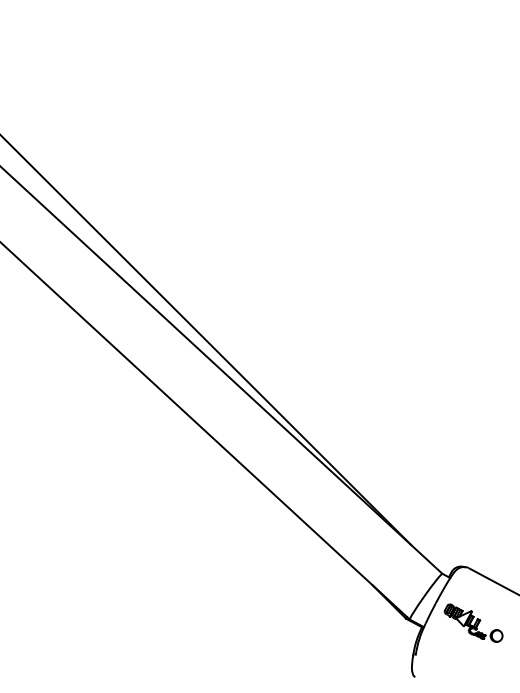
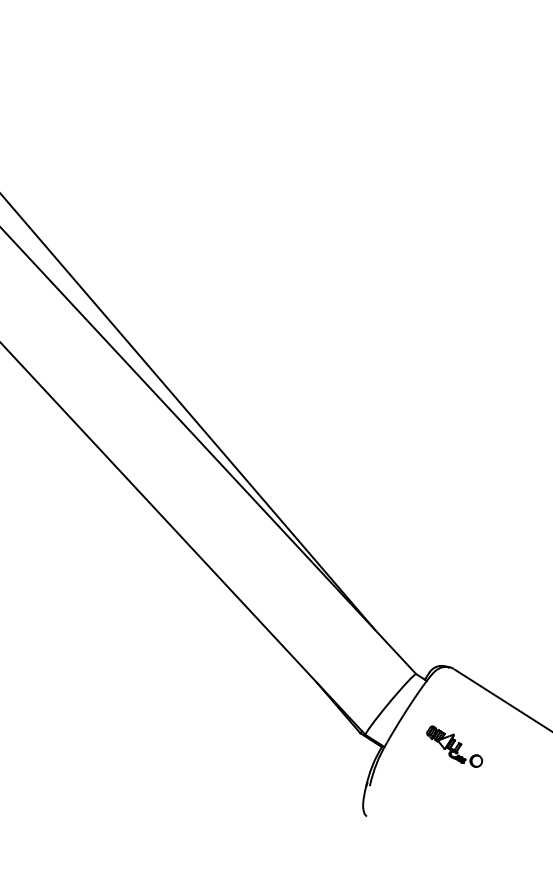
part: (473, 622) -> (454, 745), size x0.7

